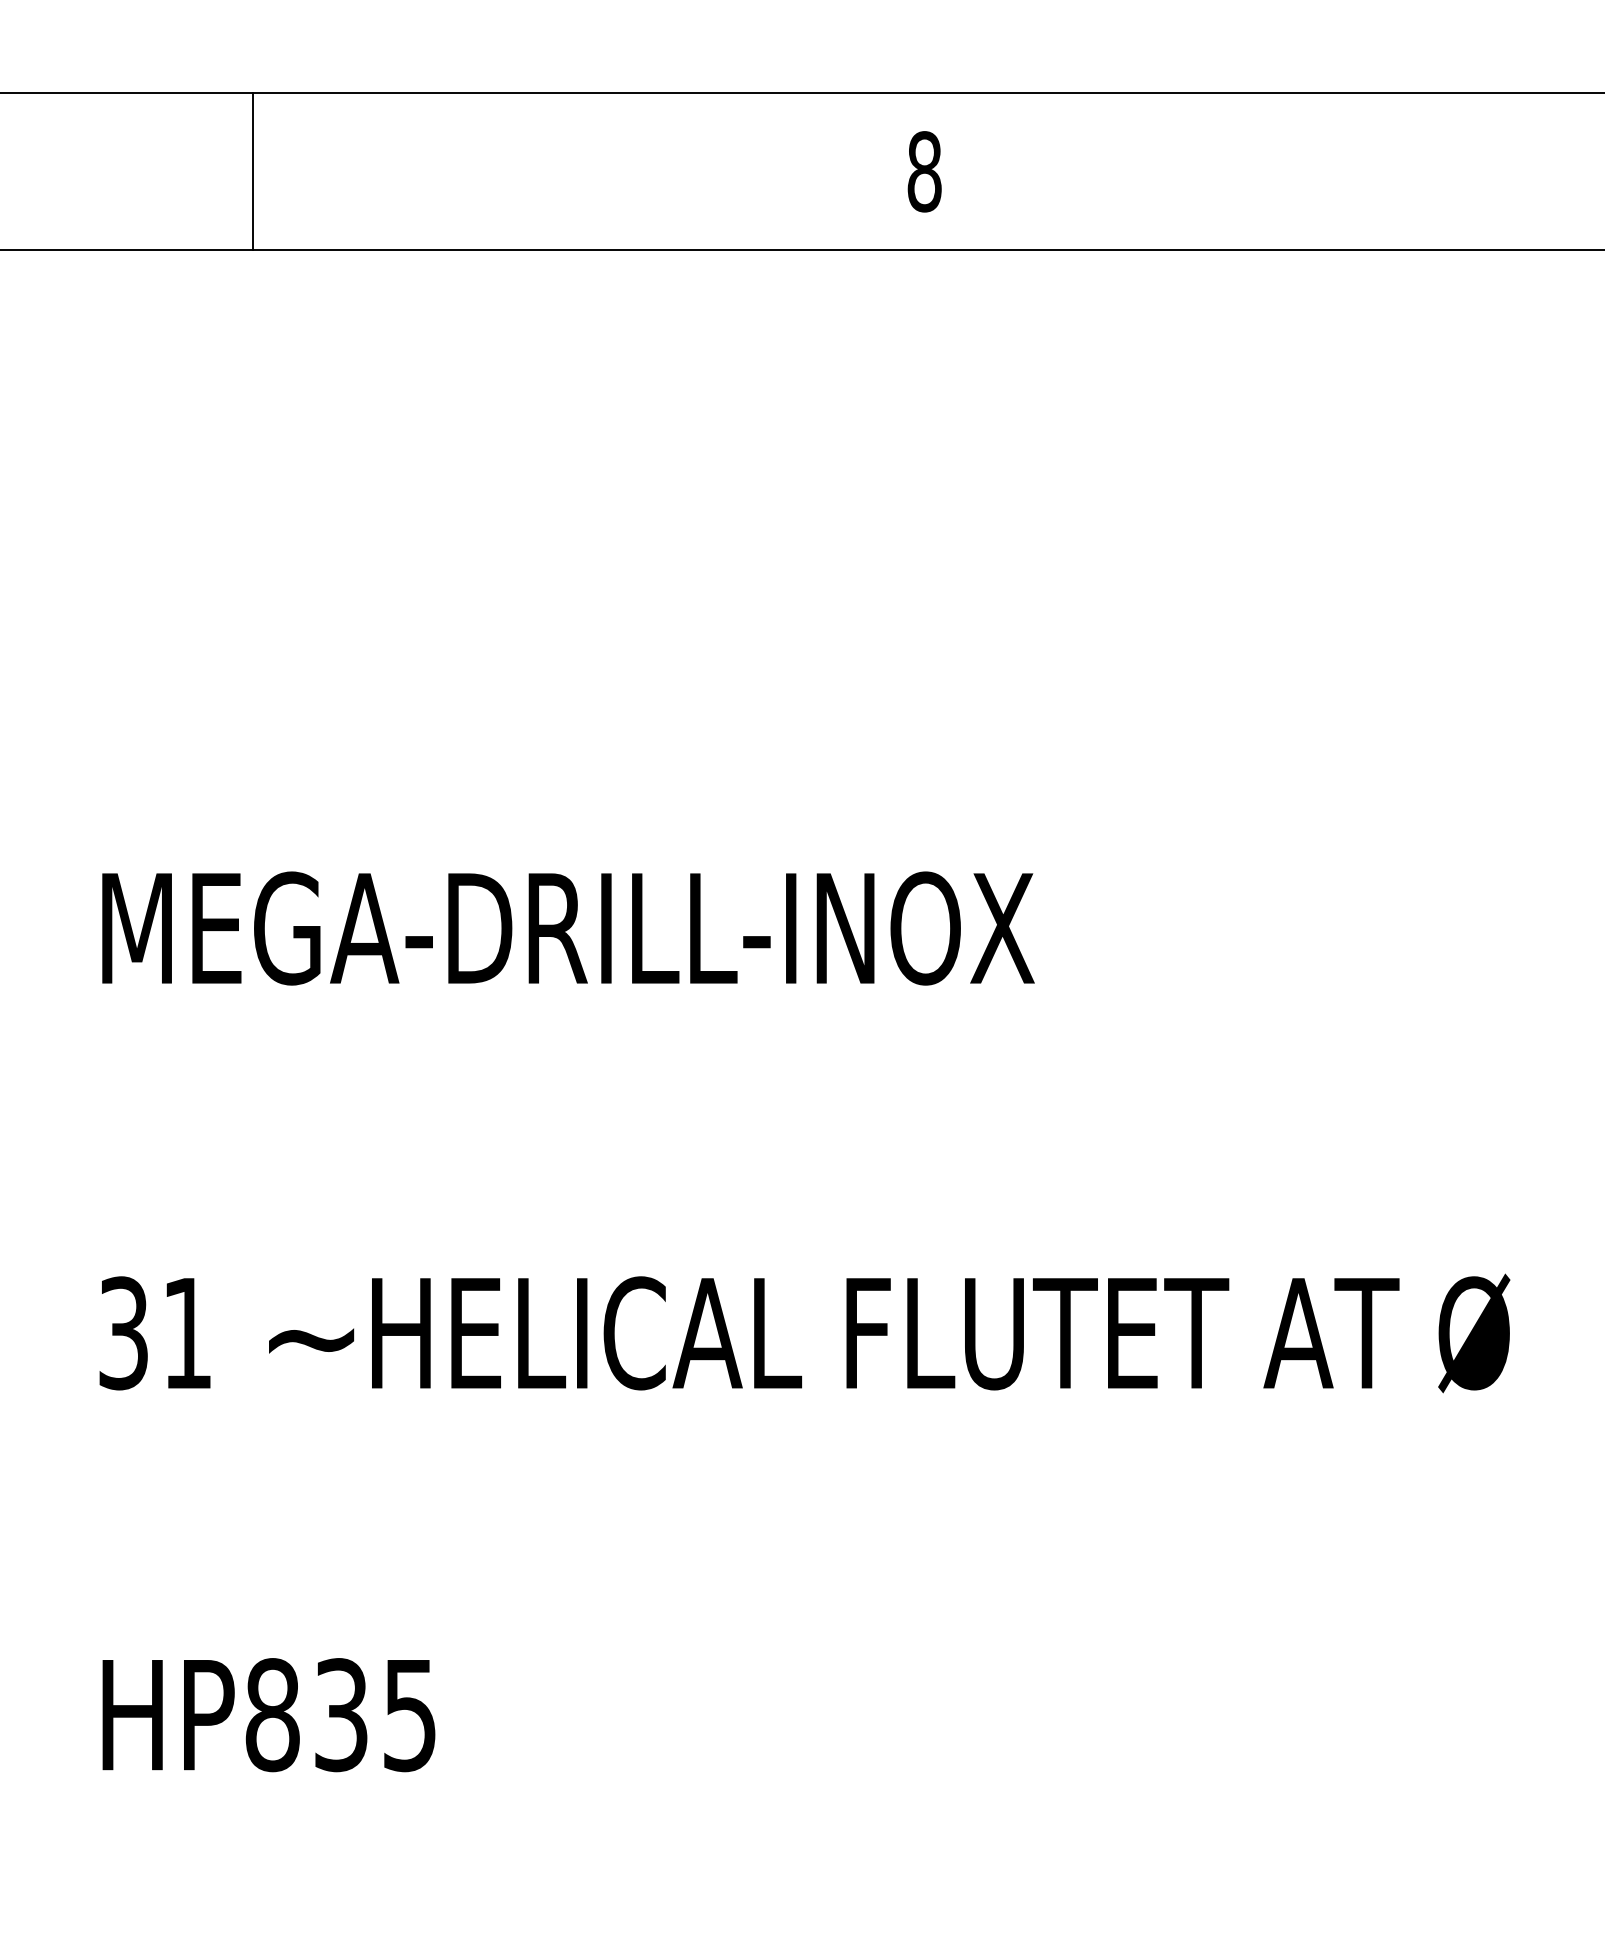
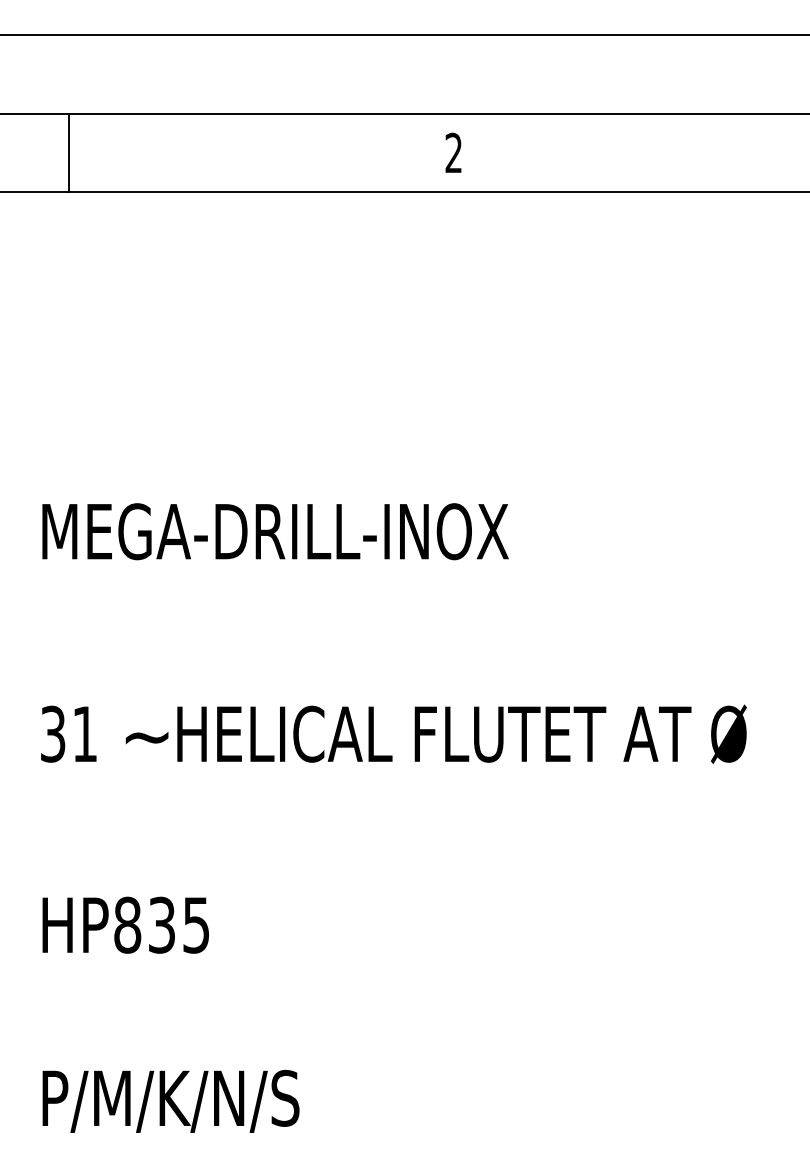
line: (252, 170) -> (68, 152), moved
text: (923, 170) -> (453, 152), 8 -> 2

